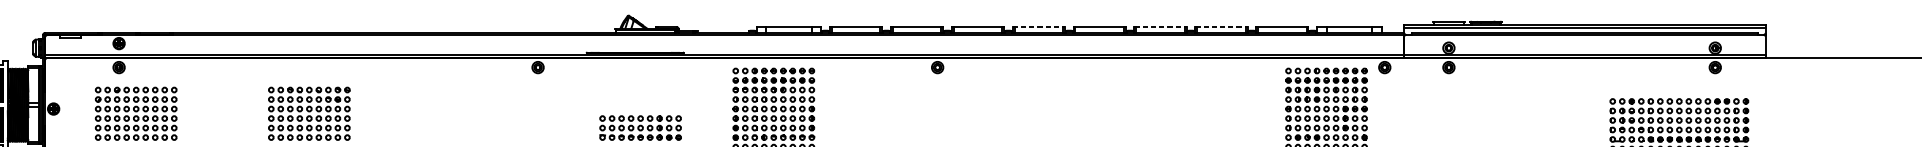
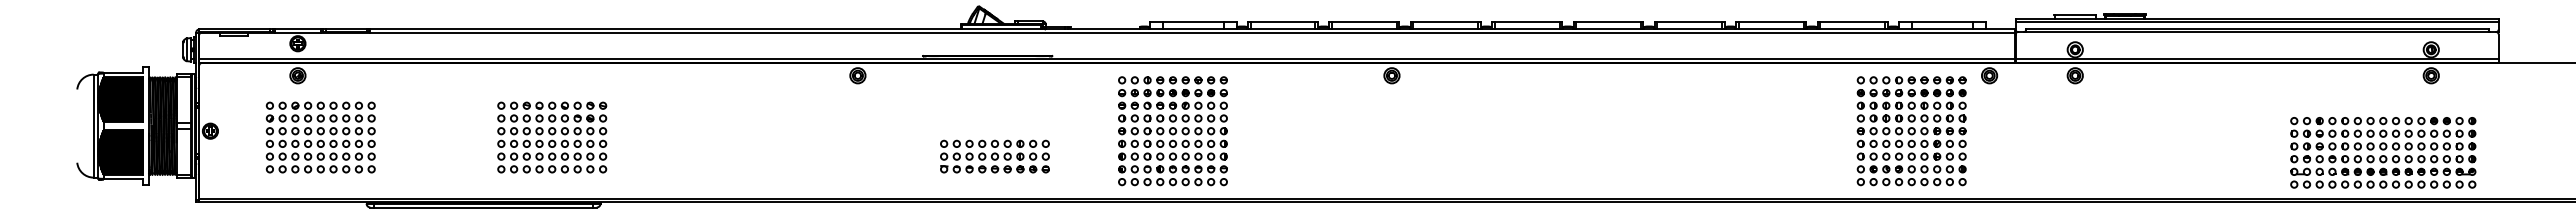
line: (1039, 26) -> (1527, 21), dashed -> solid
line: (1160, 26) -> (1689, 21), dashed -> solid
line: (1221, 26) -> (1771, 21), dashed -> solid

